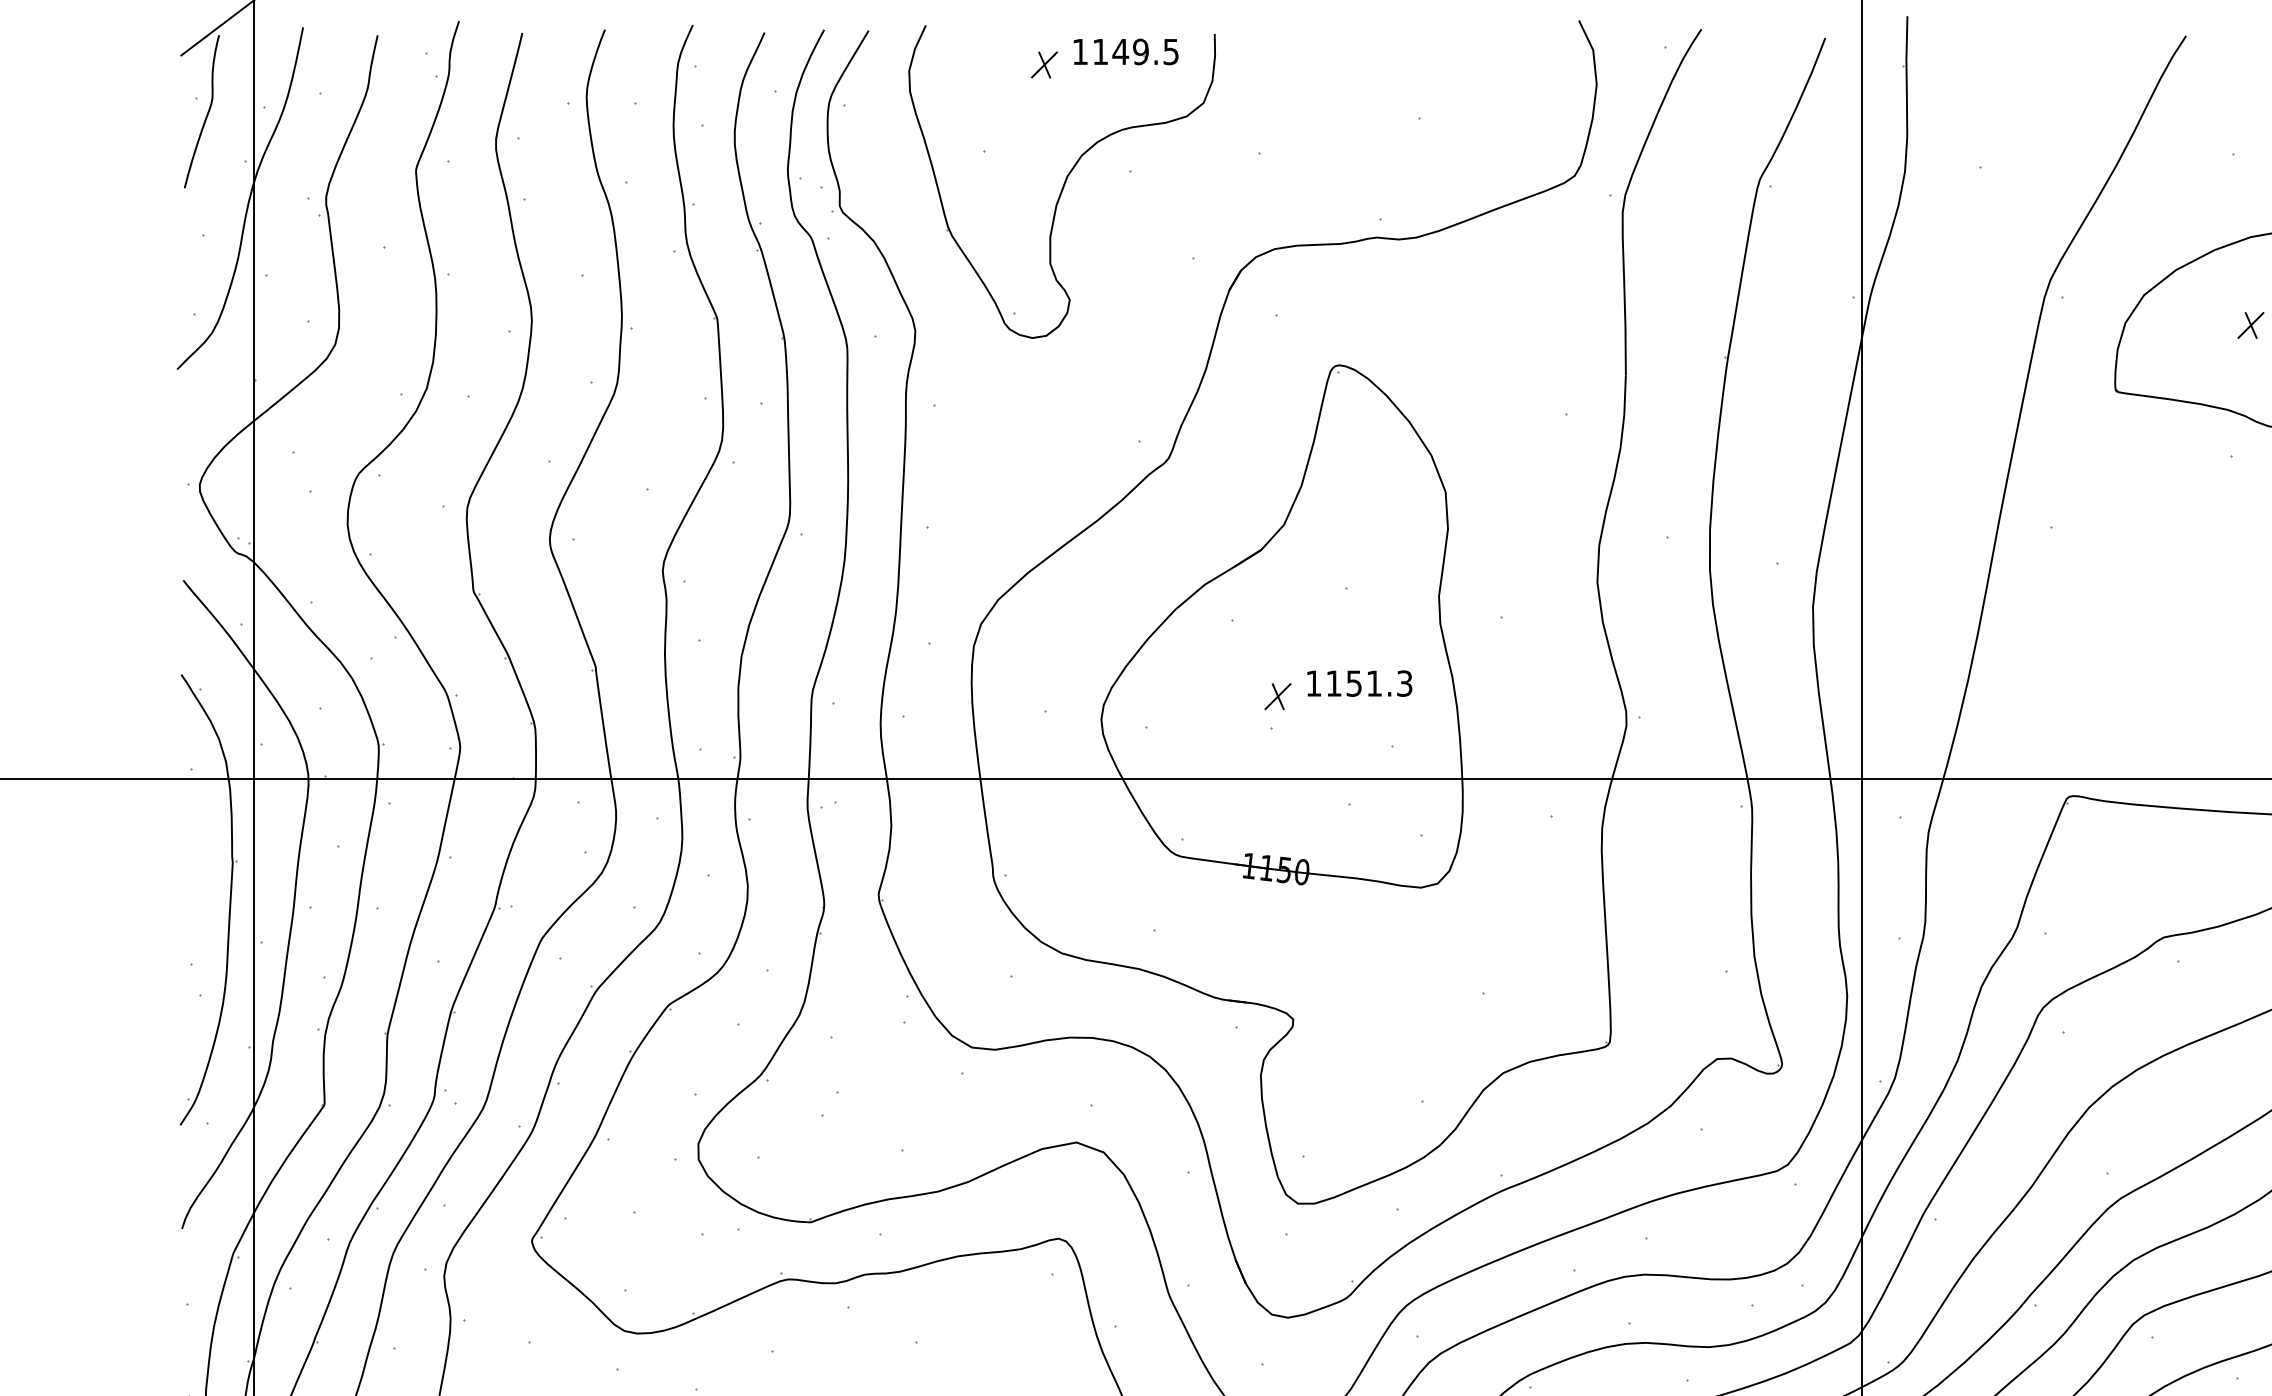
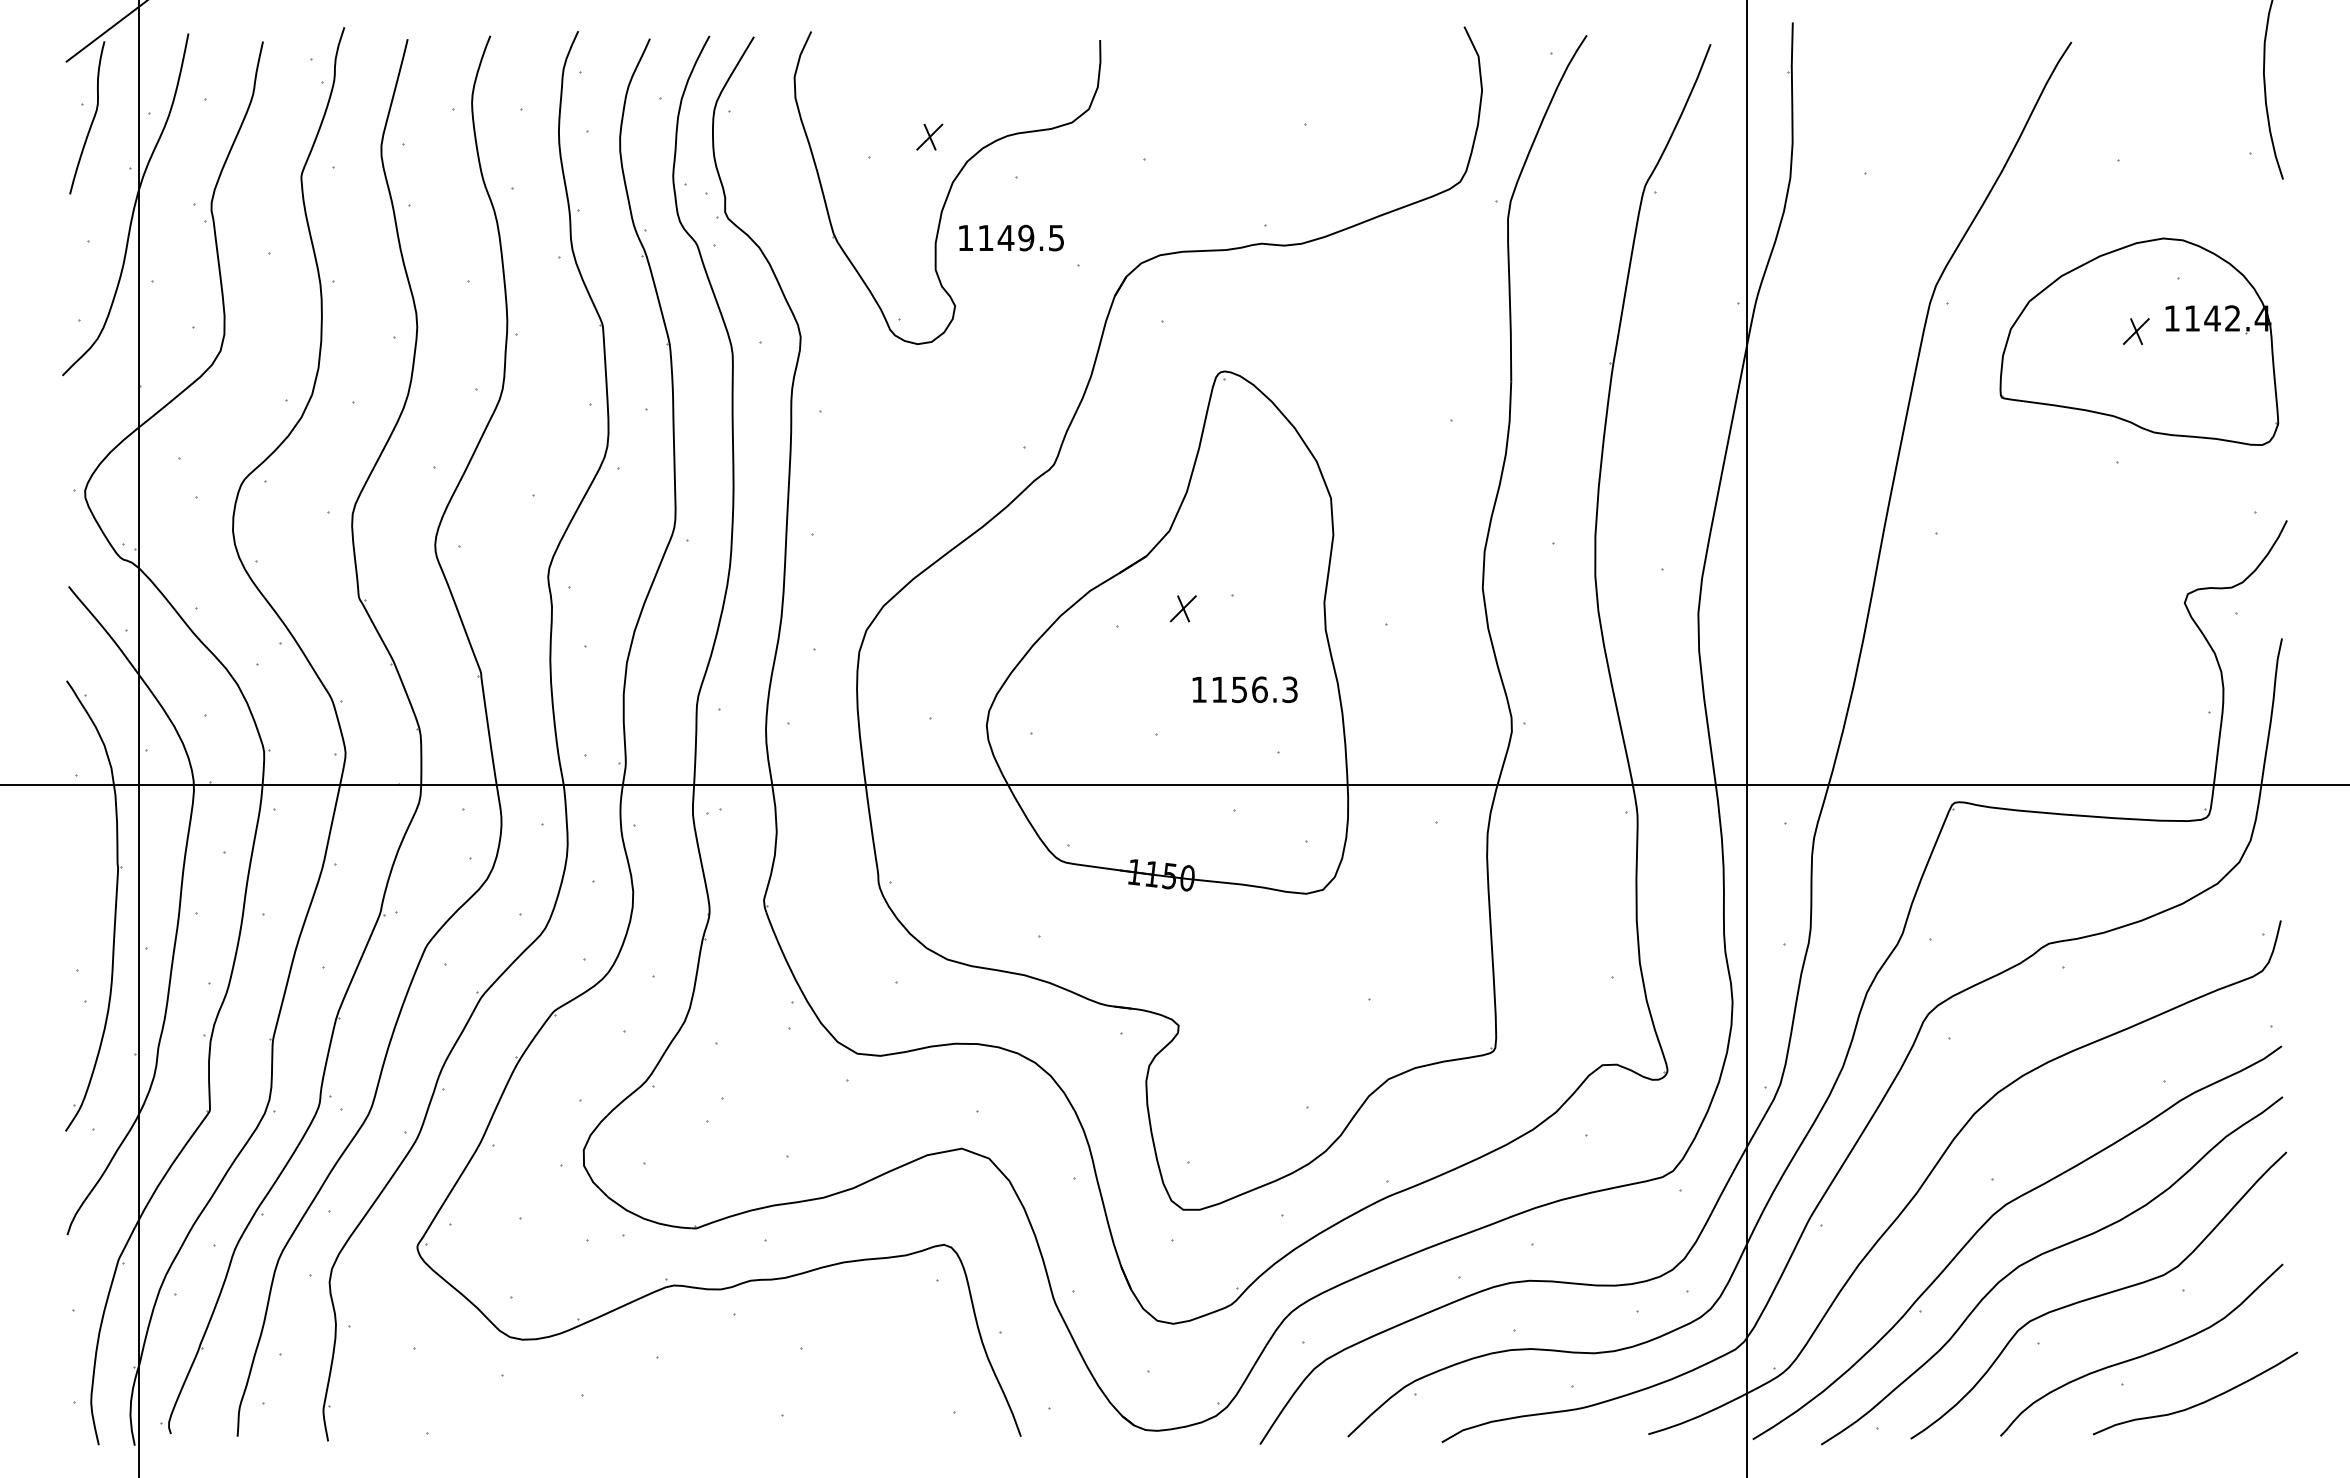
part: (1126, 51) -> (1011, 237), moved
part: (1044, 64) -> (929, 136), moved
text: (1374, 683) -> (1259, 689), 1151.3 -> 1156.3
part: (1277, 696) -> (1182, 608), moved

